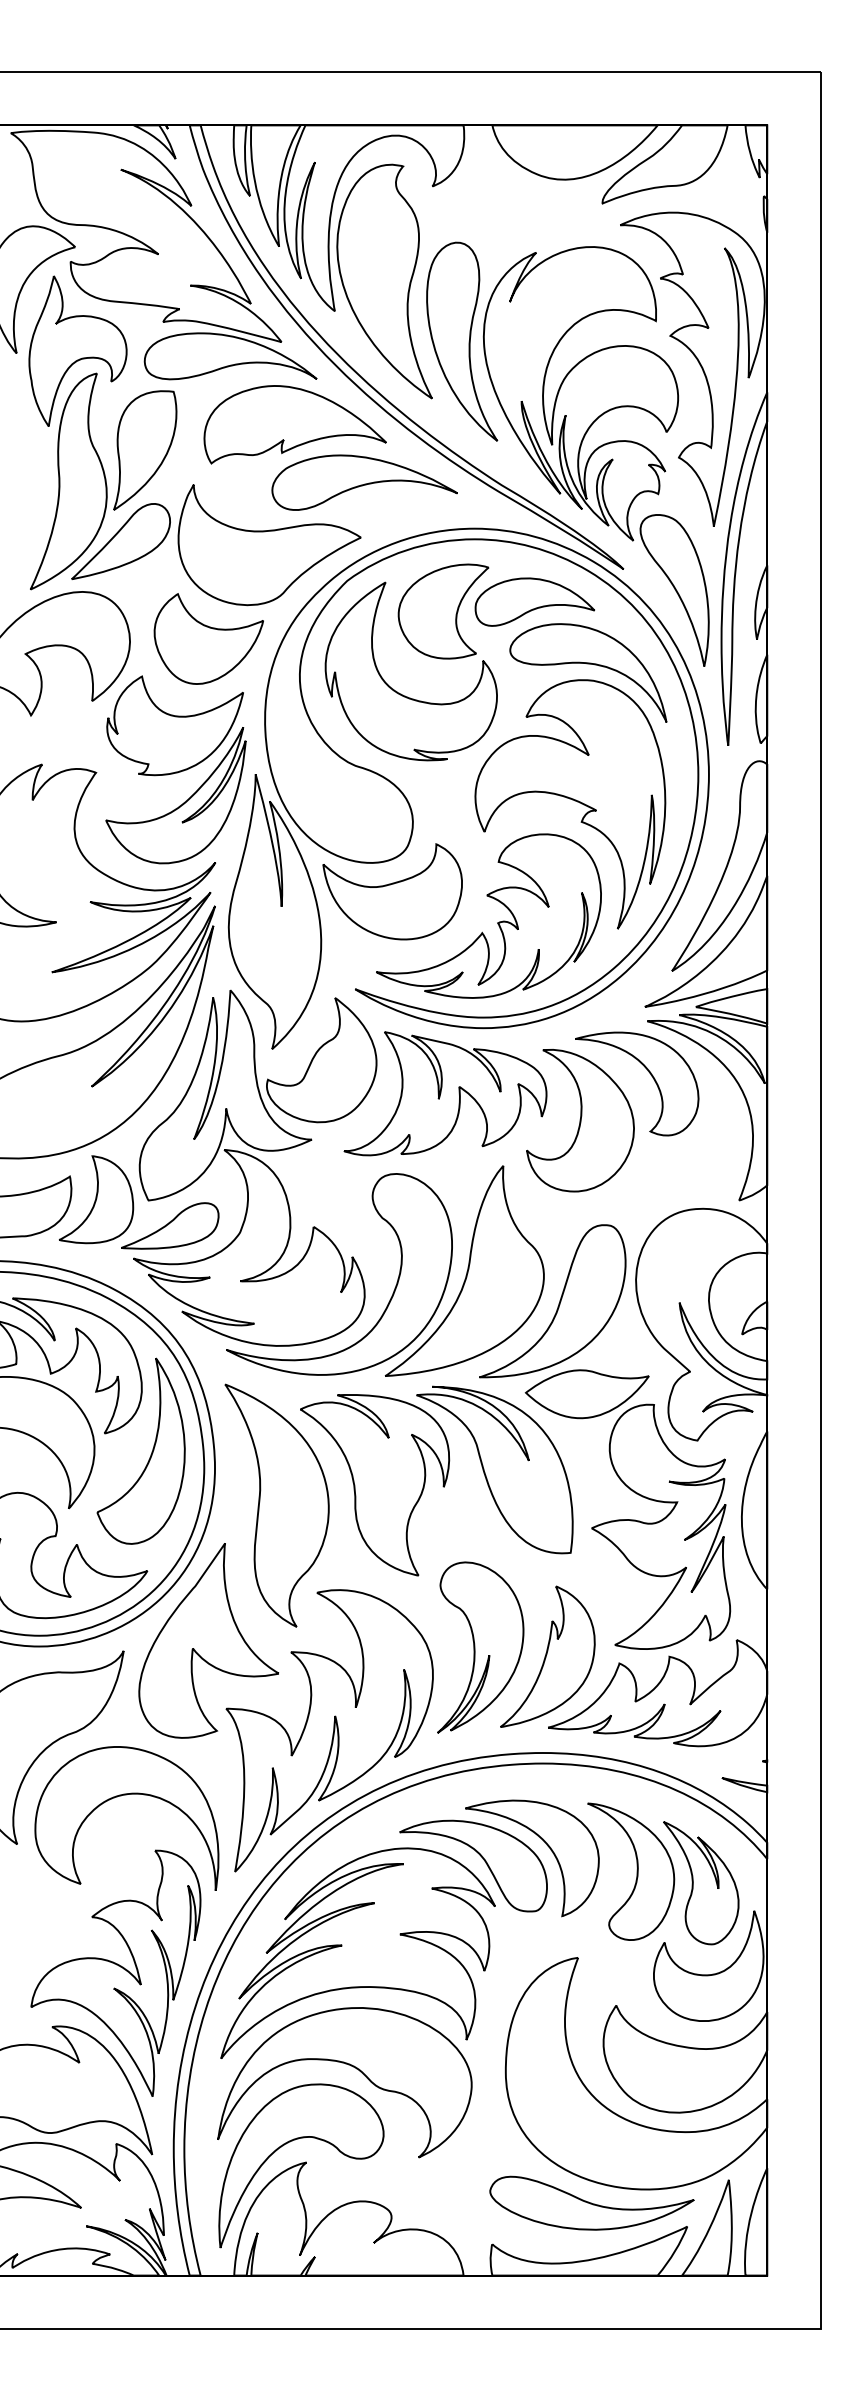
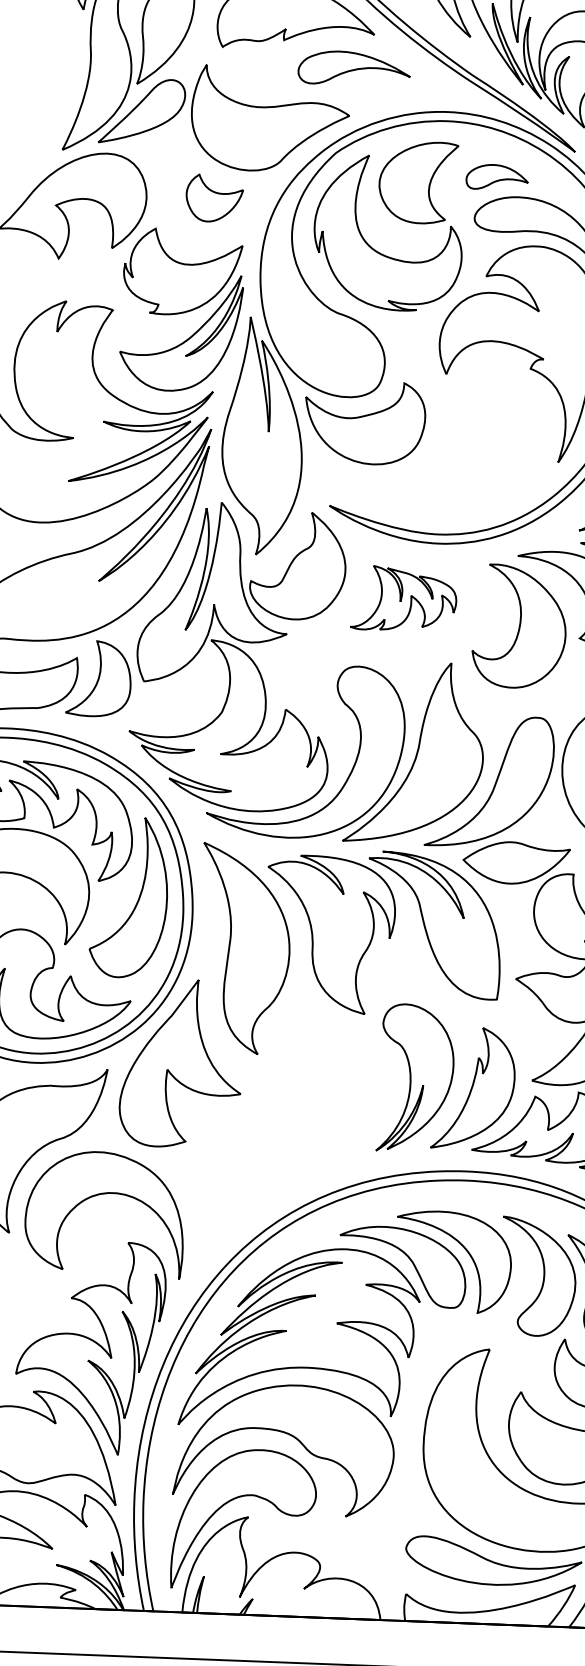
part: (364, 482) -> (354, 68), size x0.7
part: (534, 601) -> (497, 176), size x0.6
part: (208, 638) -> (214, 198), size x0.6
part: (497, 922) -> (454, 452), removed
part: (445, 1093) -> (404, 598), size x0.6
part: (170, 1225) -> (162, 703), removed
part: (329, 1730) -> (282, 1144), removed

